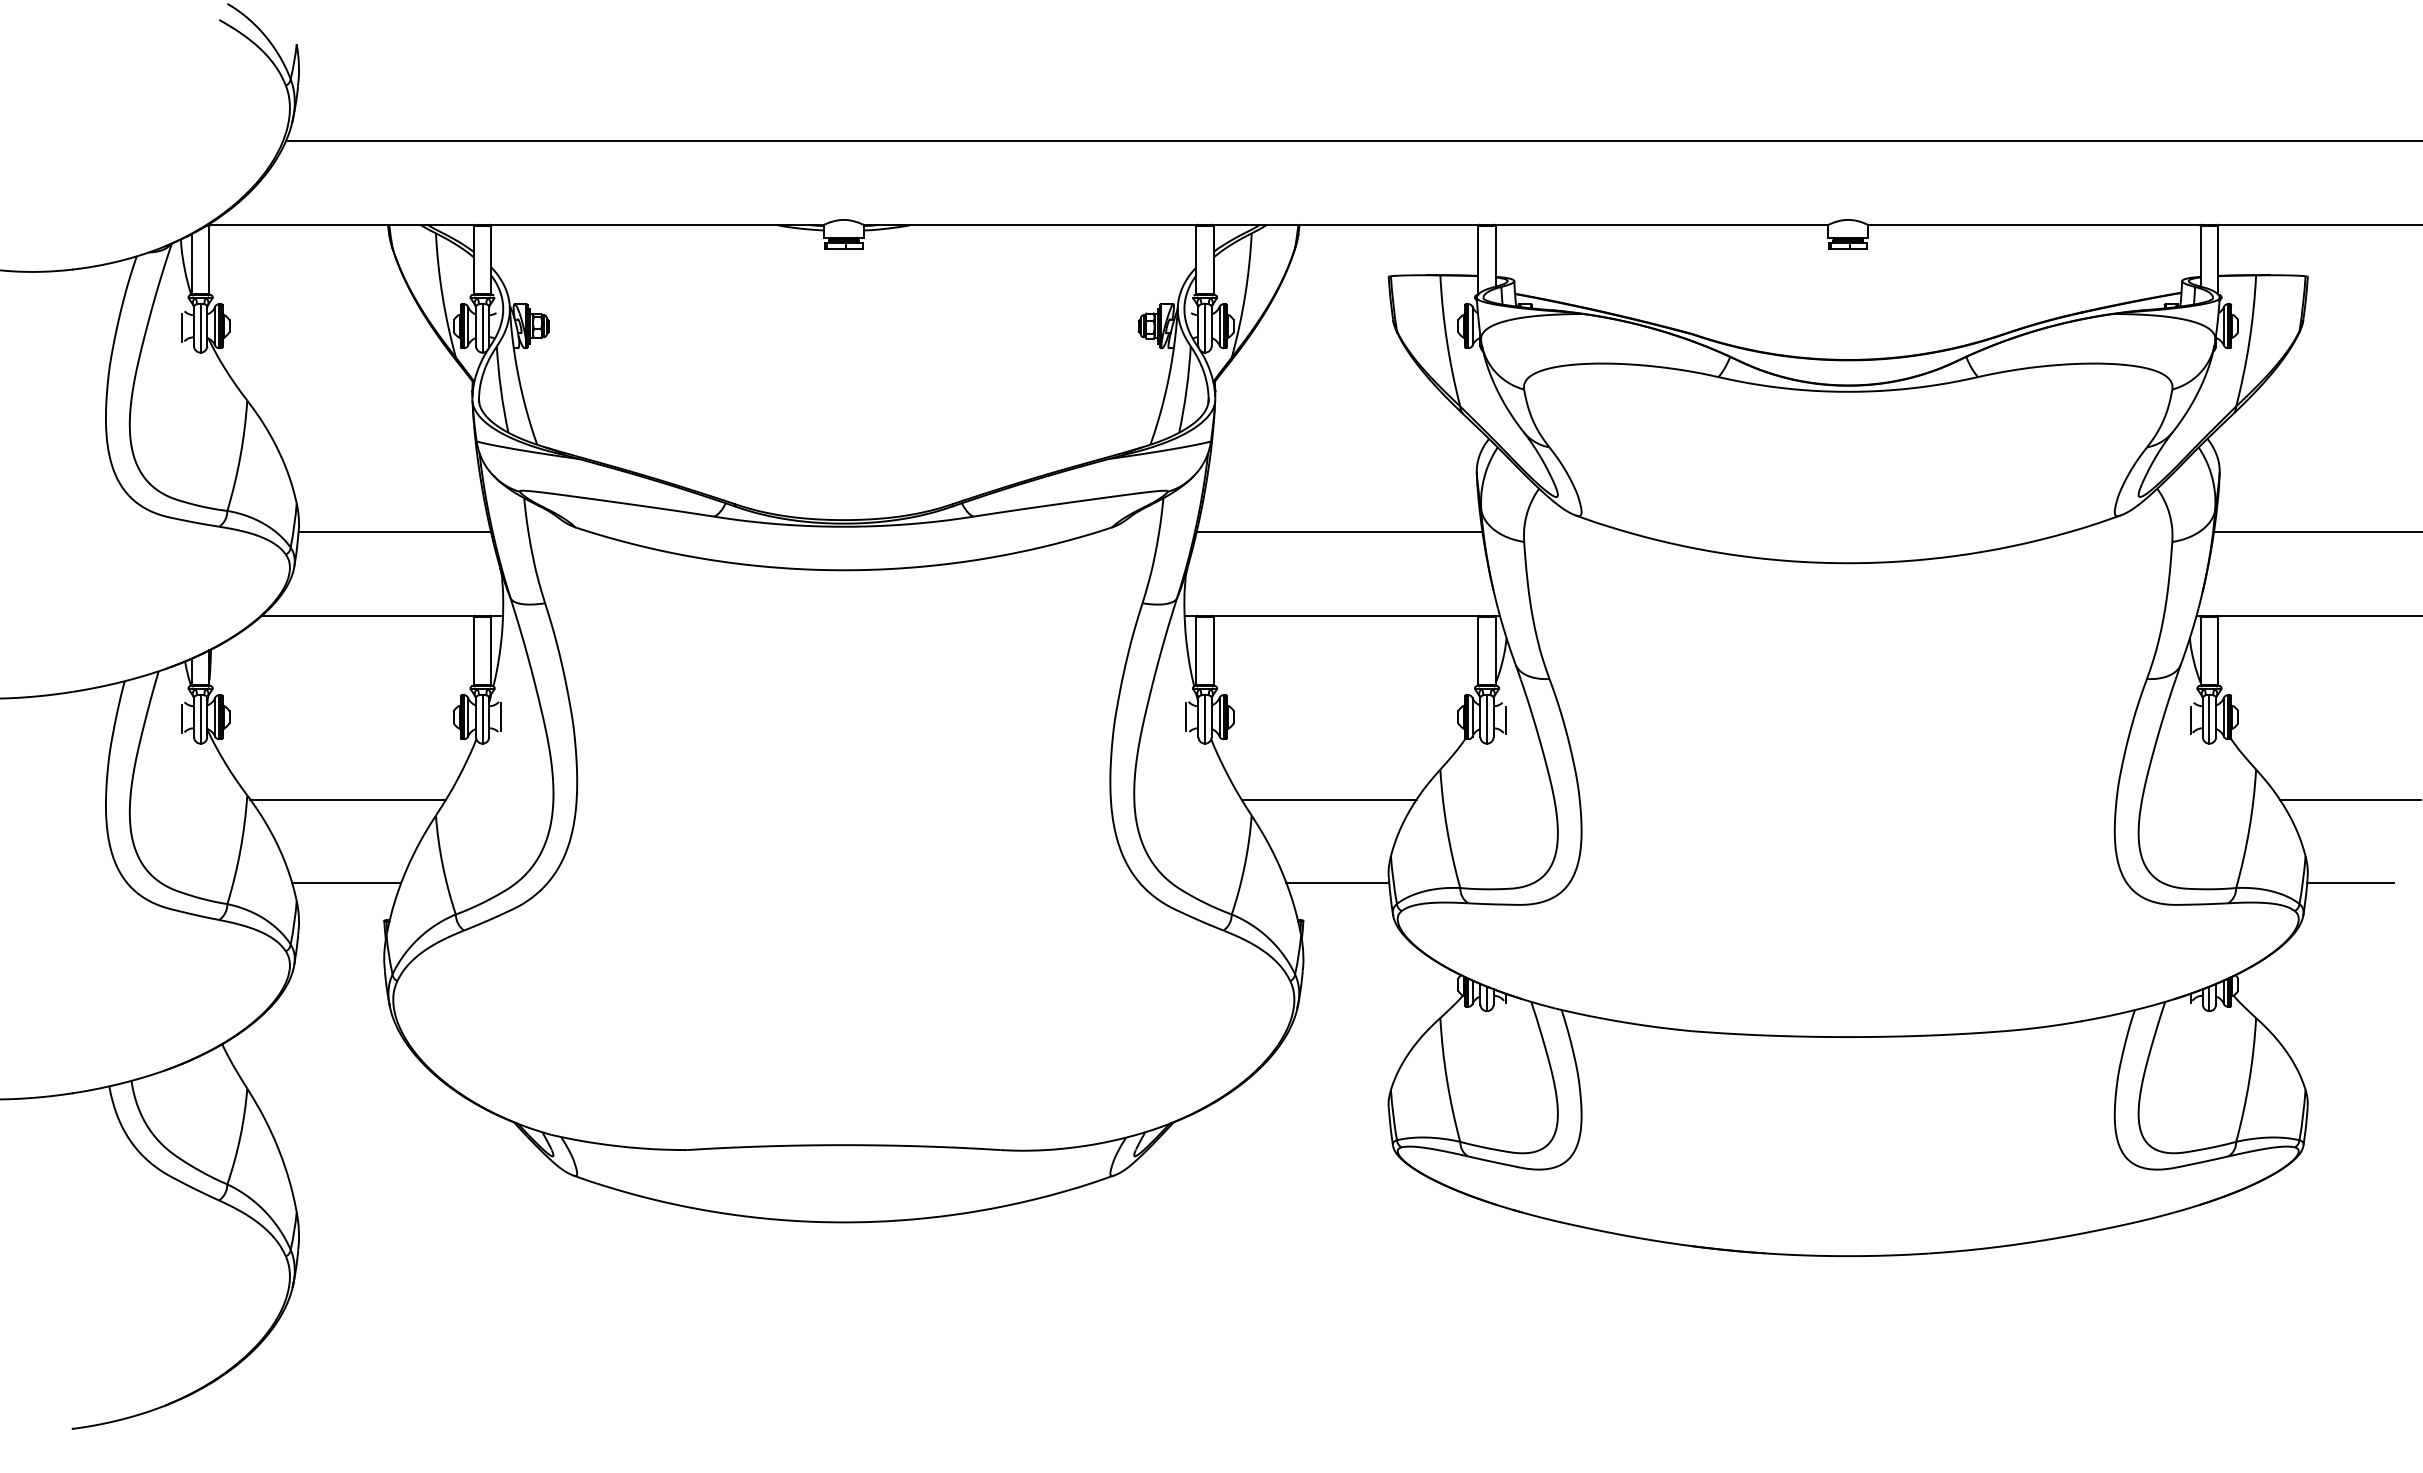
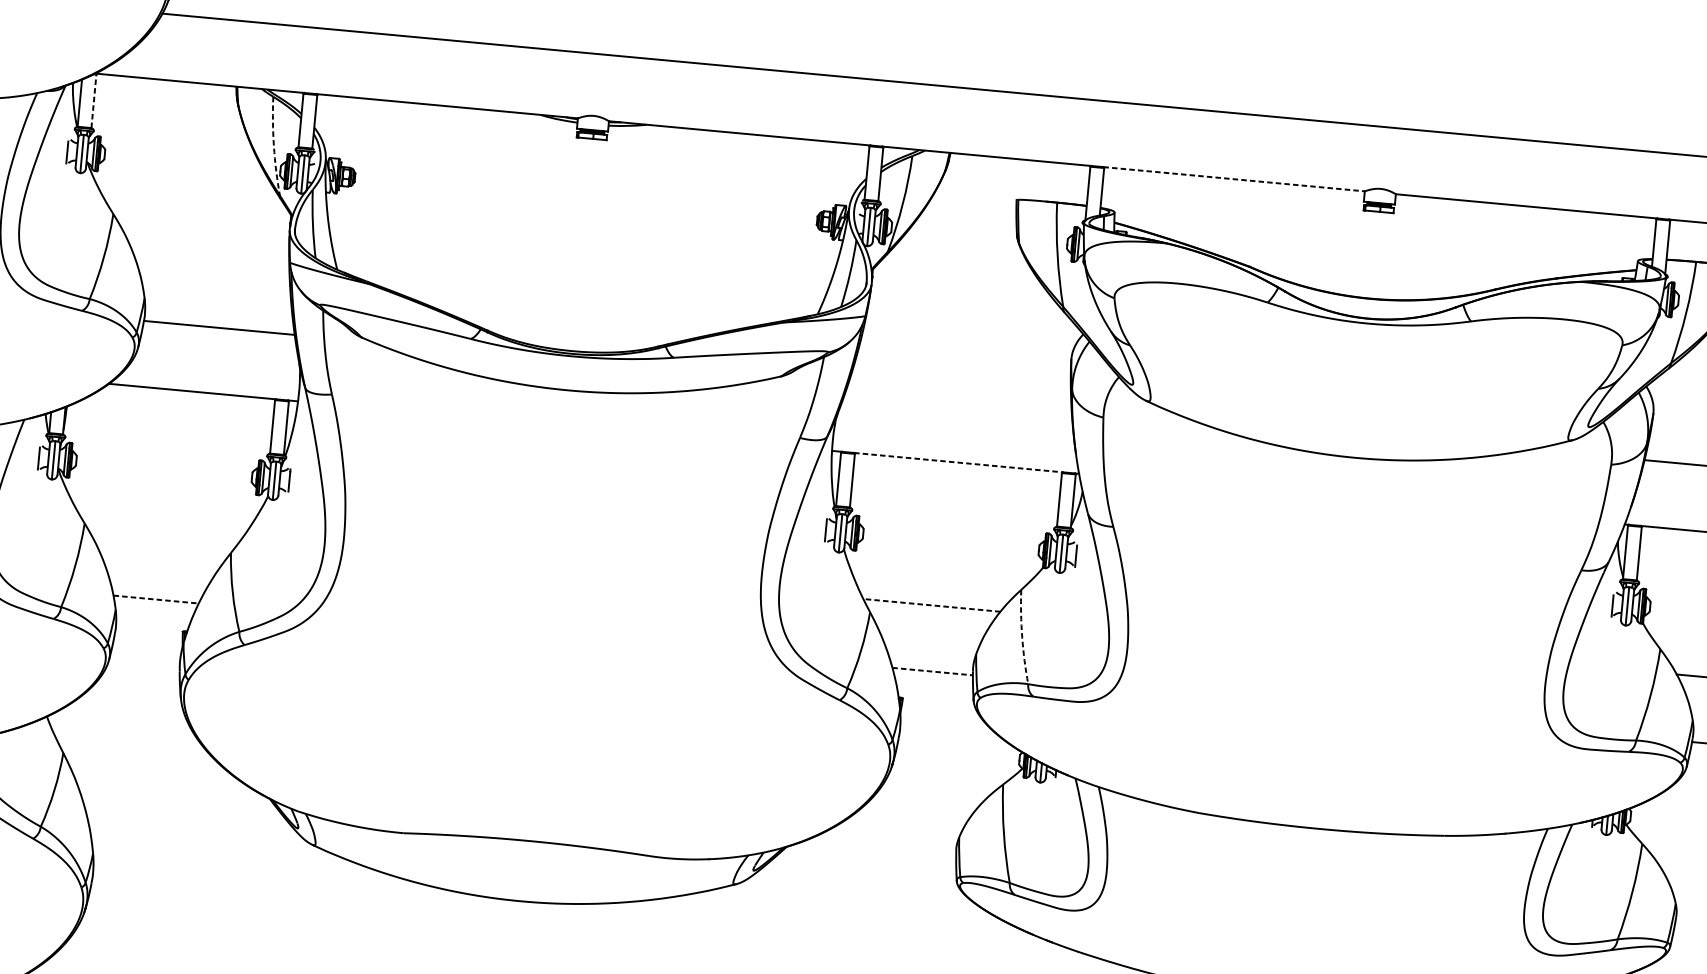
line: (1661, 224) -> (1234, 178), solid -> dashed
line: (209, 259) -> (94, 100), solid -> dashed
arc: (442, 295) -> (273, 145), solid -> dashed
line: (1339, 532) -> (959, 396), removed
line: (1346, 615) -> (958, 462), solid -> dashed
line: (347, 799) -> (162, 533), removed
line: (1329, 799) -> (932, 605), solid -> dashed
arc: (1447, 829) -> (1022, 637), solid -> dashed
line: (346, 883) -> (155, 599), solid -> dashed
line: (1338, 883) -> (933, 671), solid -> dashed

